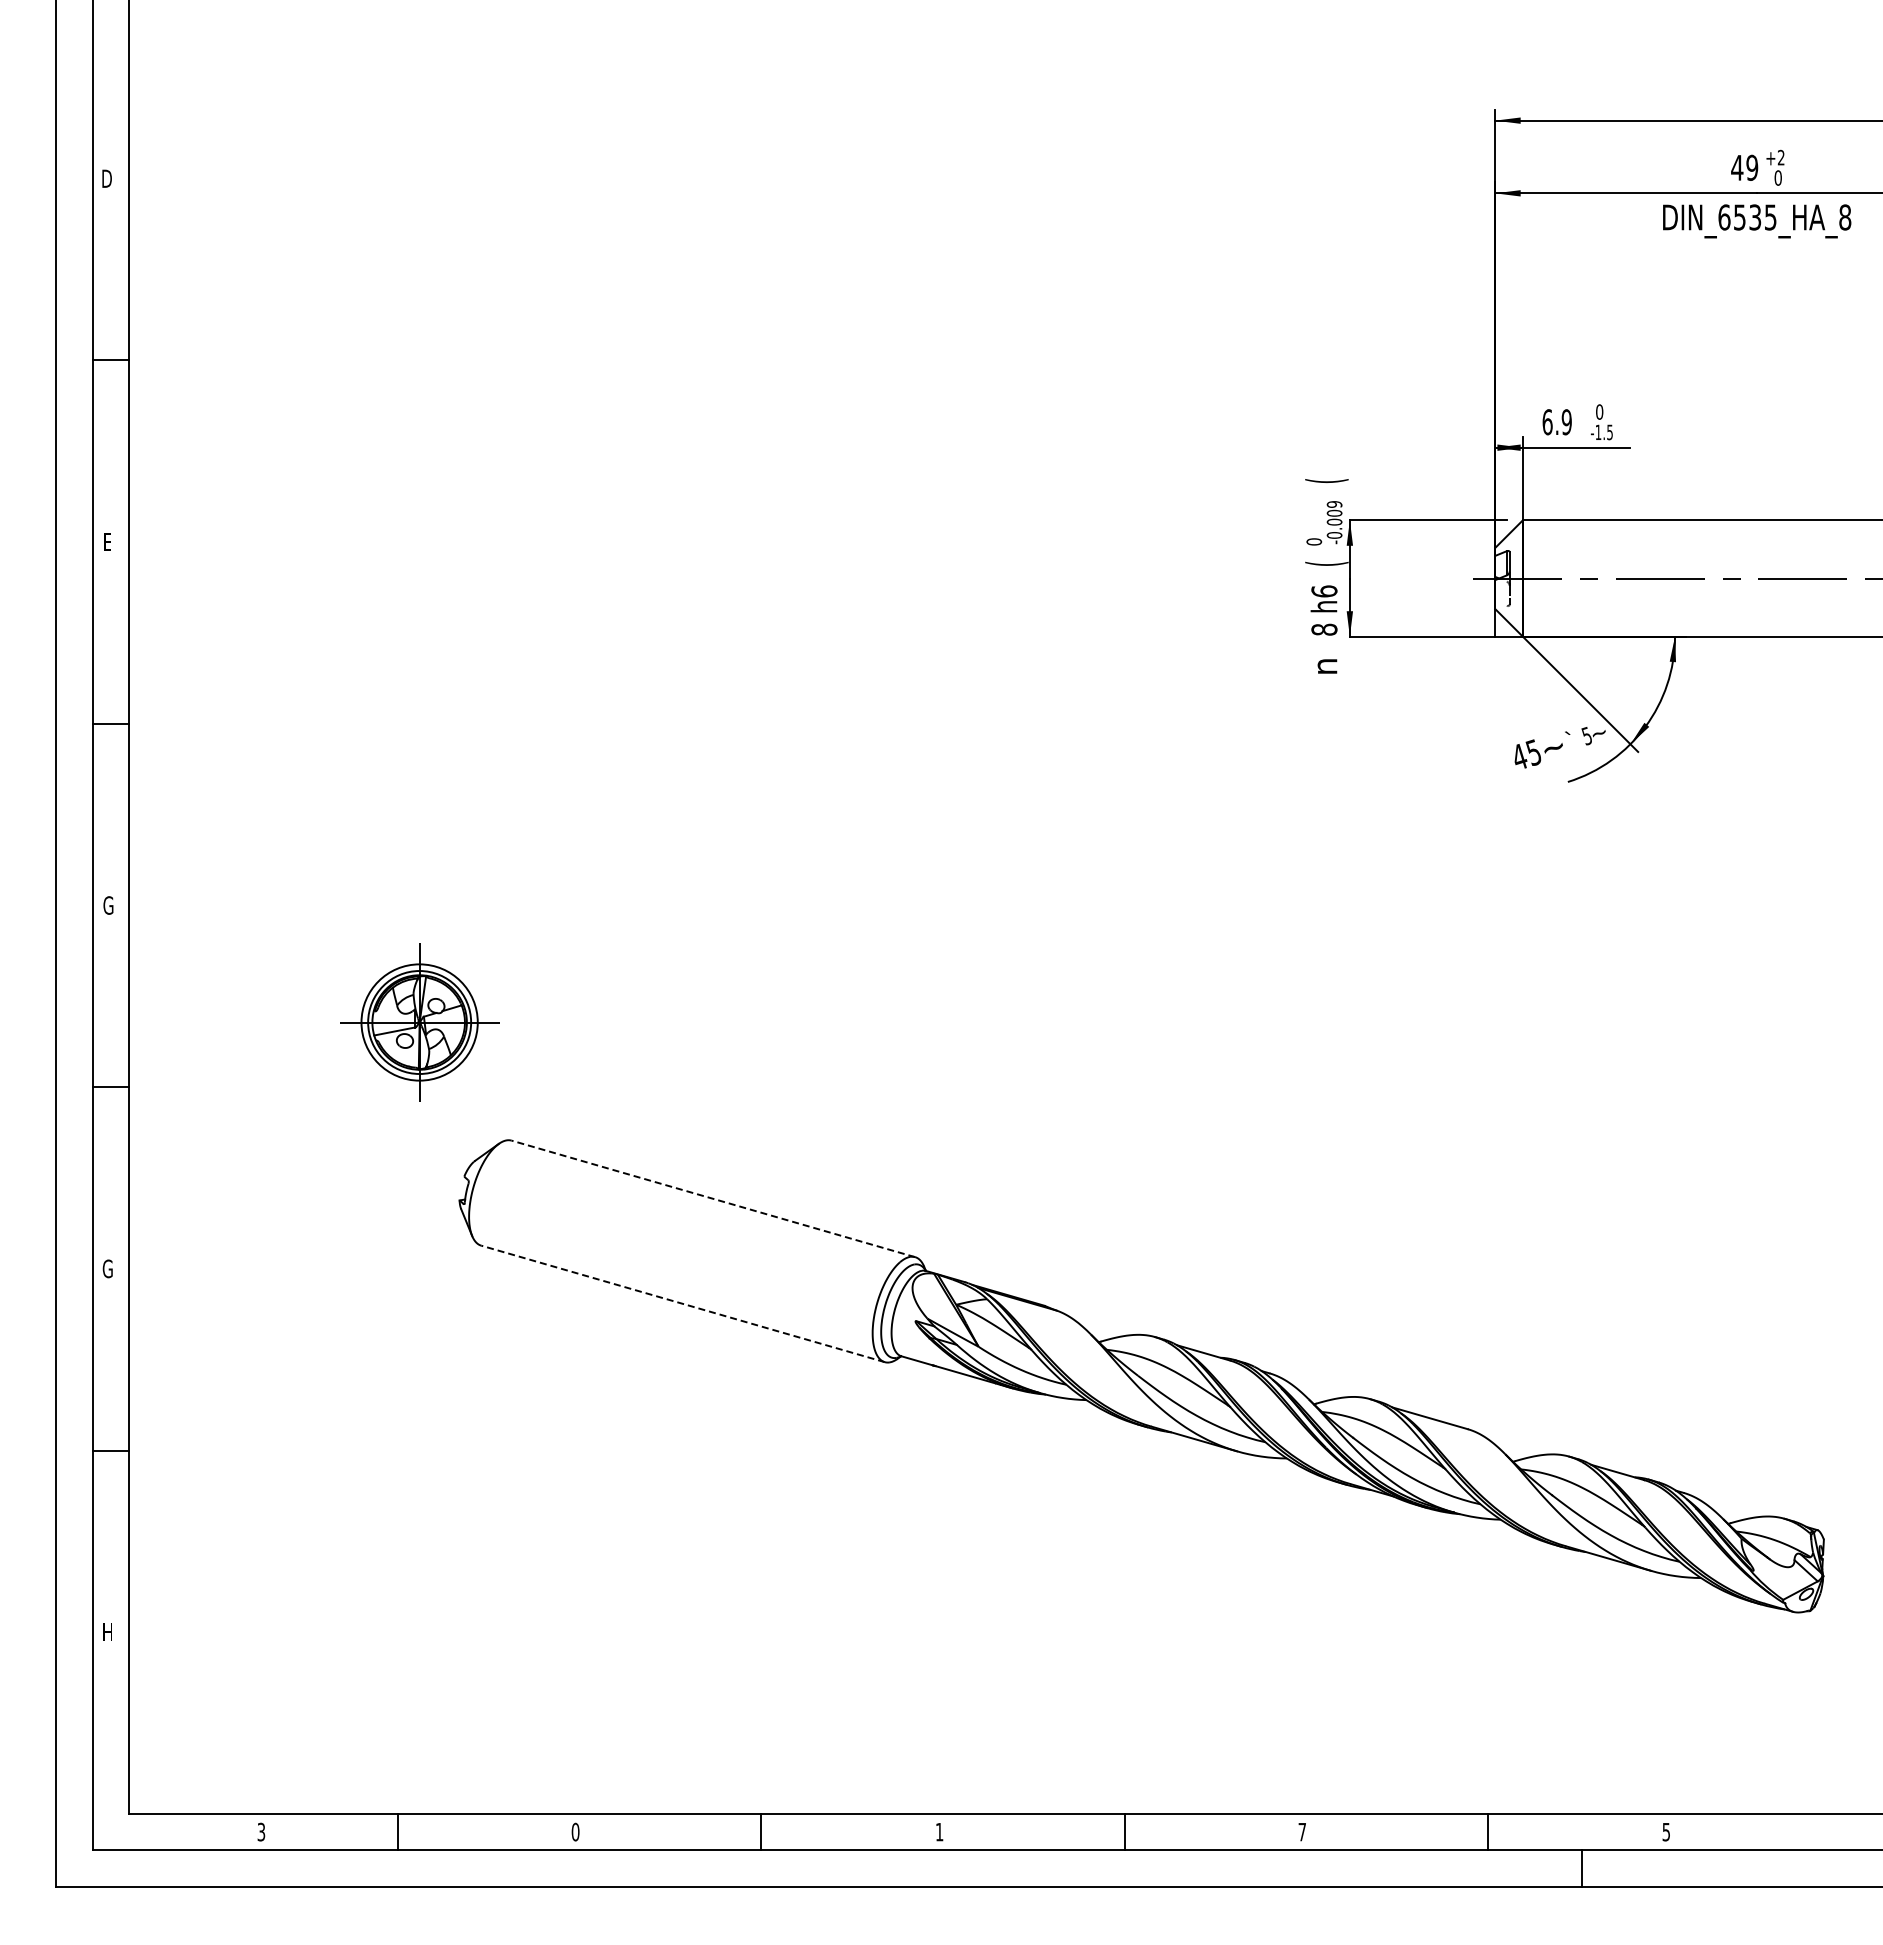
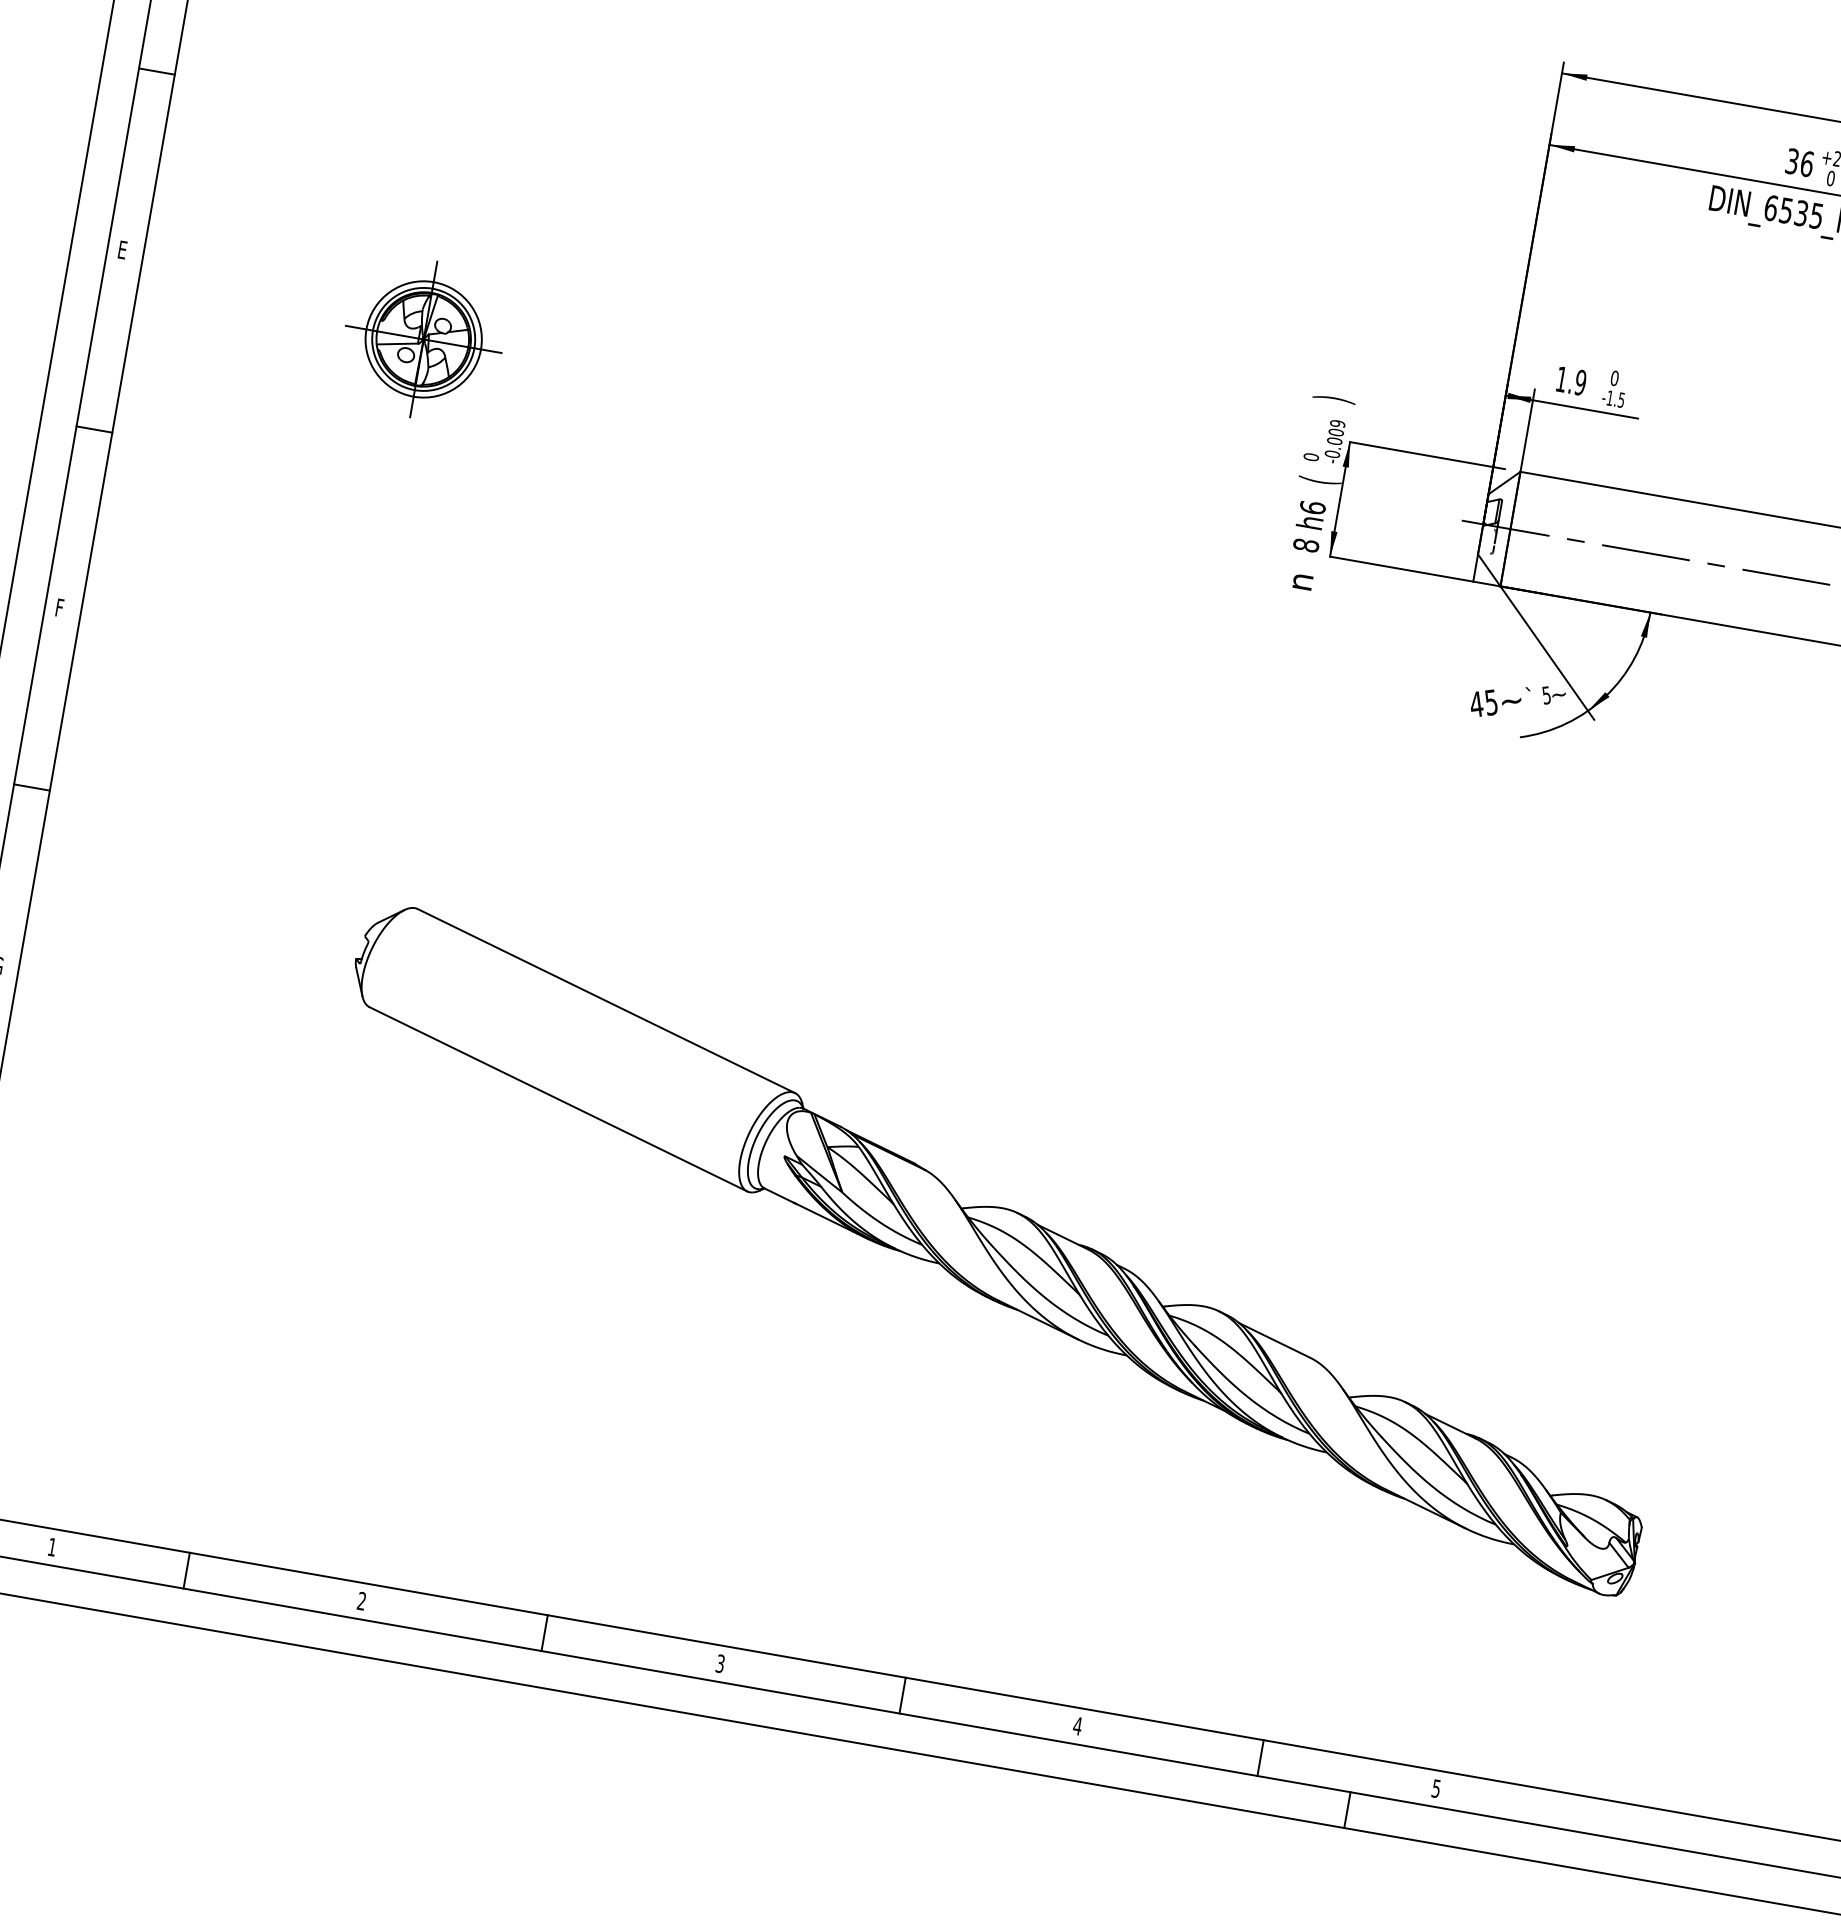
text: (1744, 167) -> (1799, 162), 49 -> 36
text: (1547, 422) -> (1561, 379), 6.9 -> 1.9
text: (1326, 481) -> (1333, 399), ( -> )
text: (108, 905) -> (60, 608), G -> F
part: (419, 1022) -> (423, 339), moved
line: (712, 1198) -> (605, 1000), dashed -> solid
line: (682, 1303) -> (558, 1098), dashed -> solid
text: (261, 1831) -> (52, 1546), 3 -> 1
text: (575, 1831) -> (361, 1600), 0 -> 2
text: (939, 1831) -> (720, 1663), 1 -> 3
text: (1302, 1832) -> (1077, 1726), 7 -> 4

